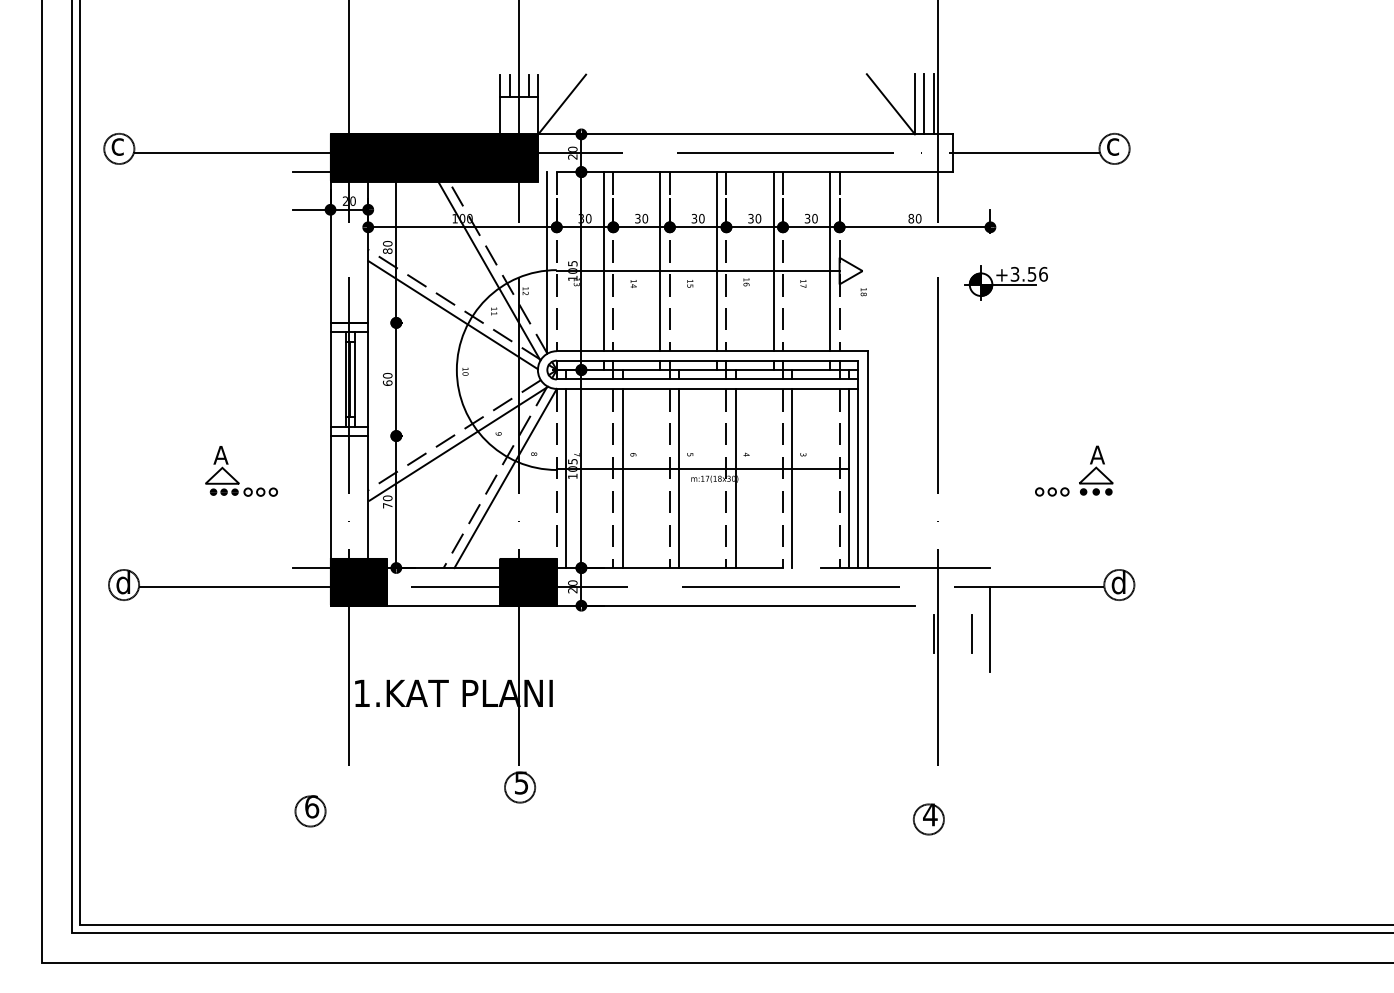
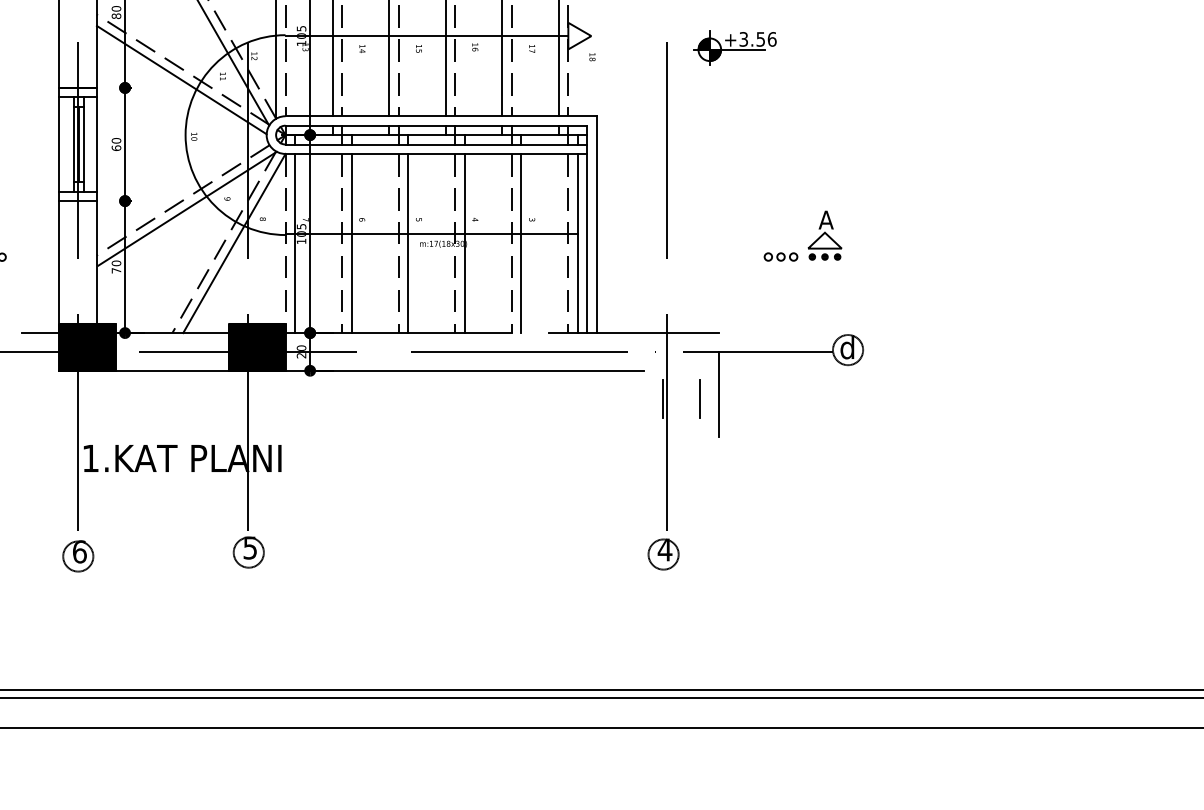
part: (310, 811) -> (78, 556), moved
part: (928, 819) -> (663, 554), moved

